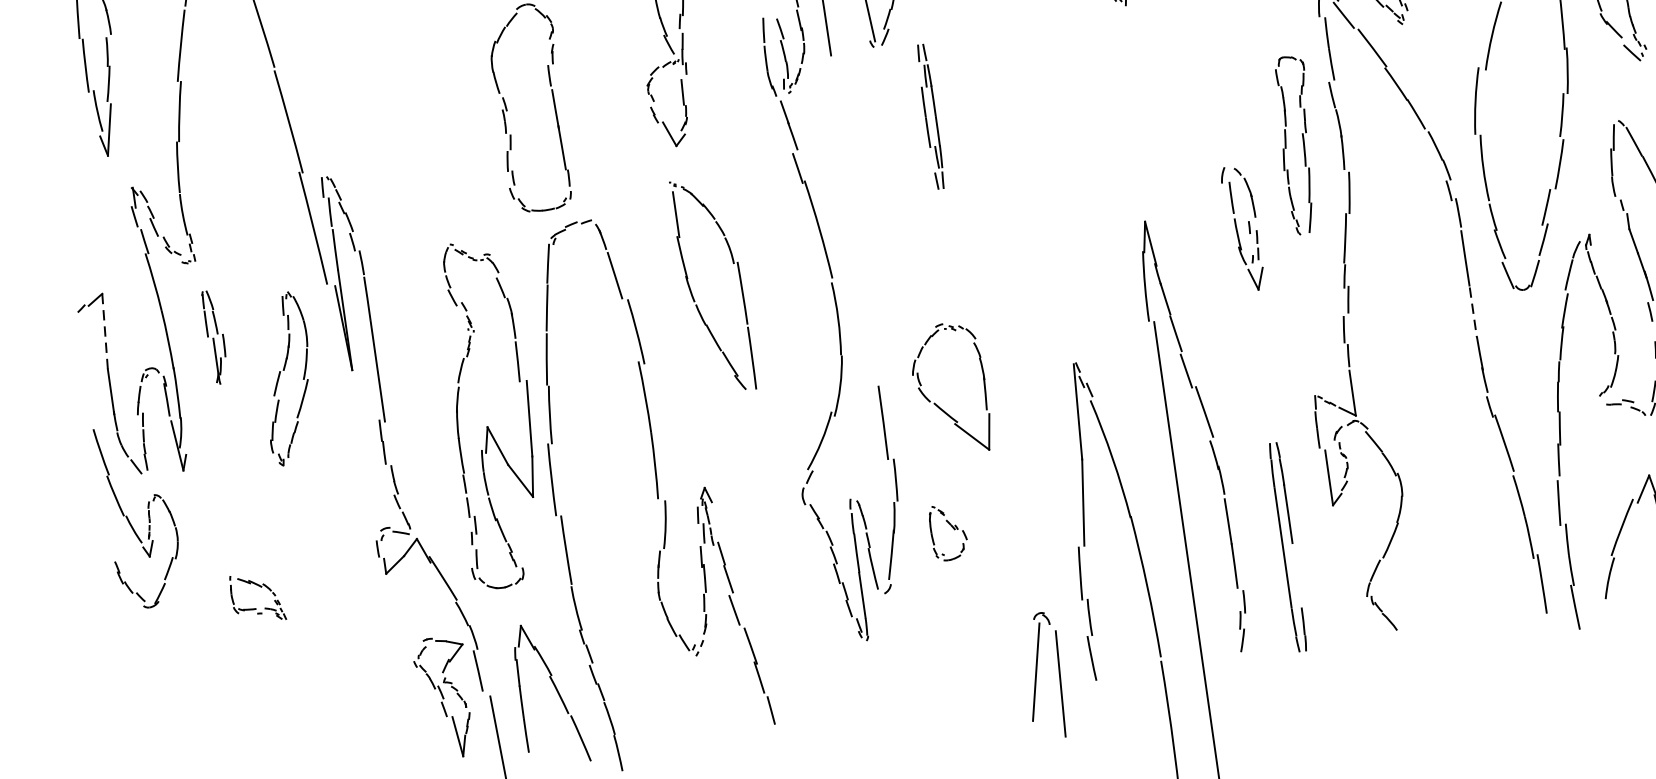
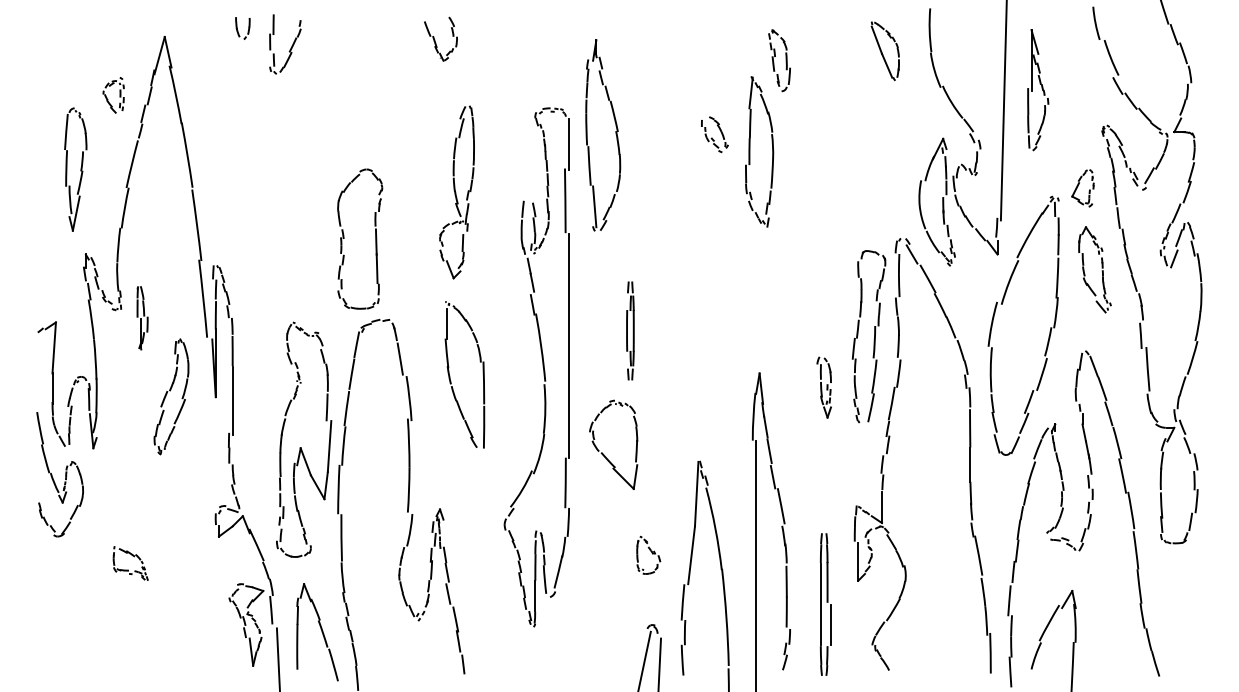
part: (930, 116) -> (630, 330), moved
part: (1297, 144) -> (868, 336), size x1.43
line: (860, 221) -> (569, 346), added
part: (1241, 229) -> (823, 387), size x0.71
line: (1473, 312) -> (970, 465), dashed -> solid
line: (105, 330) -> (54, 347), dashed -> solid
part: (215, 337) -> (142, 318), moved
part: (937, 404) -> (603, 453), moved
part: (948, 531) -> (648, 554), moved
line: (1302, 574) -> (831, 624), added
part: (255, 607) -> (128, 569), moved

